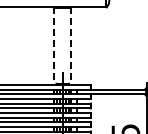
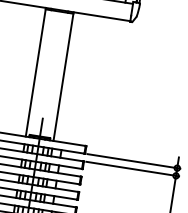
line: (54, 46) -> (35, 73), dashed -> solid
line: (71, 46) -> (64, 77), dashed -> solid

